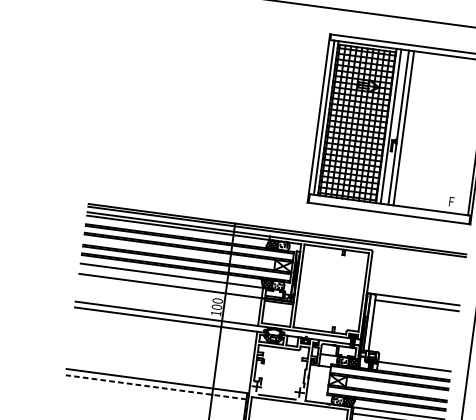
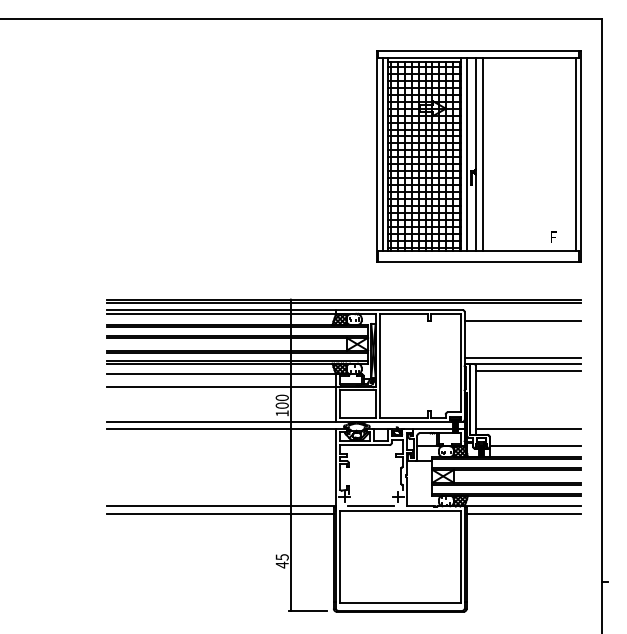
line: (417, 265) -> (522, 321), added
line: (413, 294) -> (522, 357), added
line: (410, 352) -> (528, 429), added
line: (156, 387) -> (220, 514), dashed -> solid

